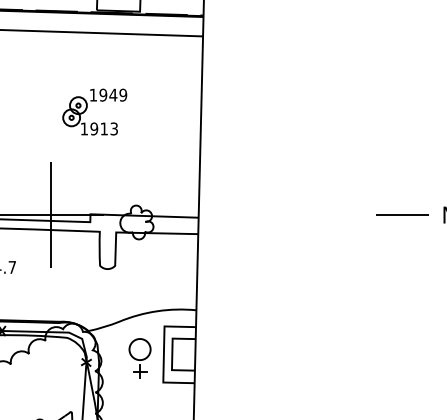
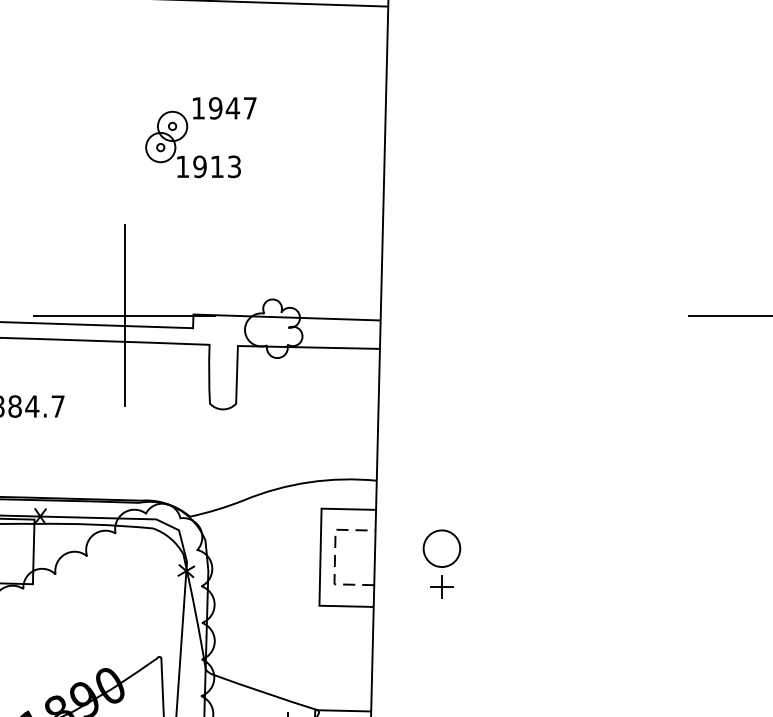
text: (123, 94) -> (250, 107), 1949 -> 1947
line: (172, 354) -> (335, 557), solid -> dashed
part: (139, 358) -> (440, 564), moved

